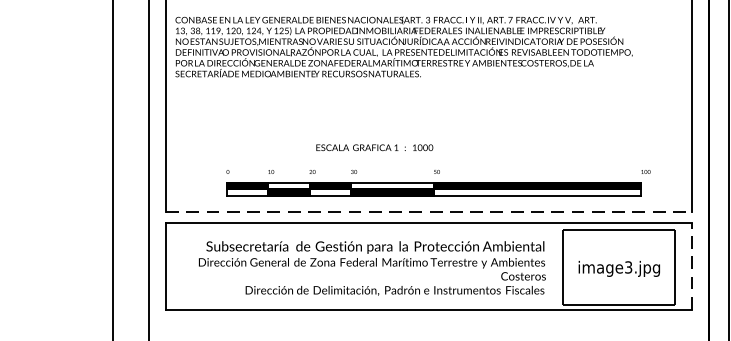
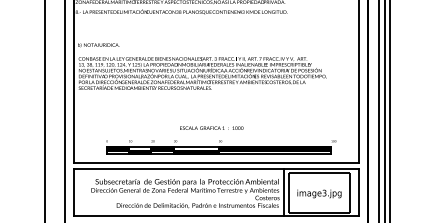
text: (374, 146) -> (211, 127), moved
line: (429, 212) -> (216, 163), dashed -> solid
line: (553, 266) -> (283, 192), added
line: (693, 266) -> (359, 192), dashed -> solid

